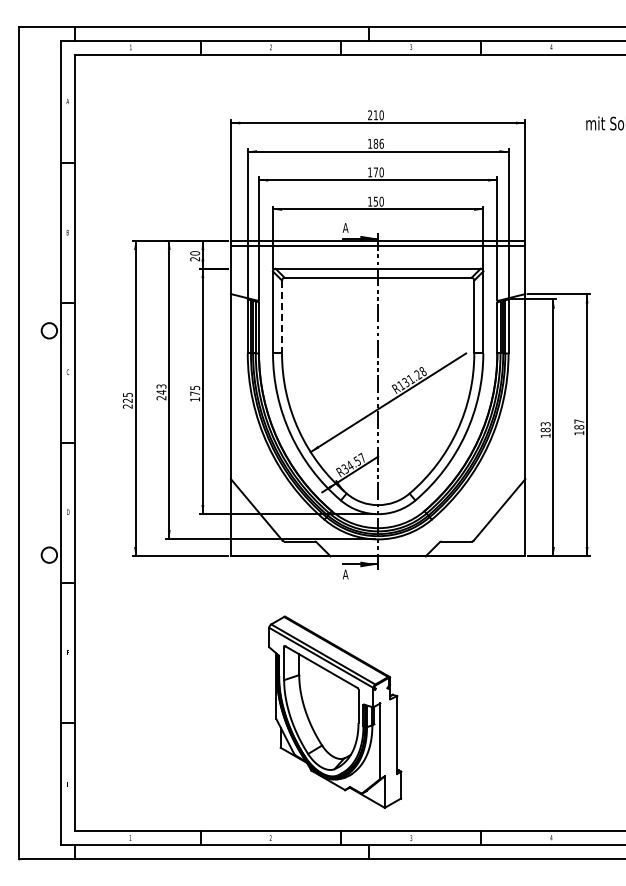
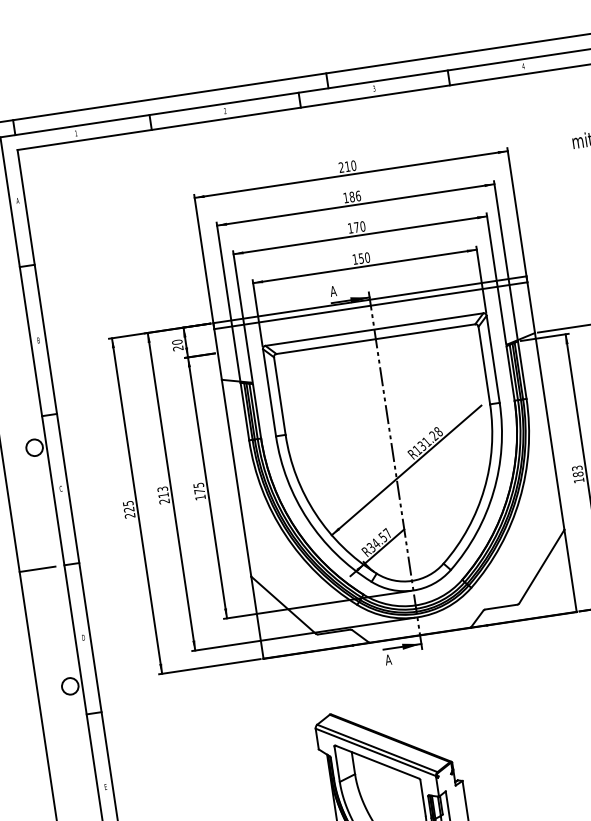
line: (282, 317) -> (280, 396), dashed -> solid
text: (161, 392) -> (163, 495), 243 -> 213
line: (35, 442) -> (37, 568), added

